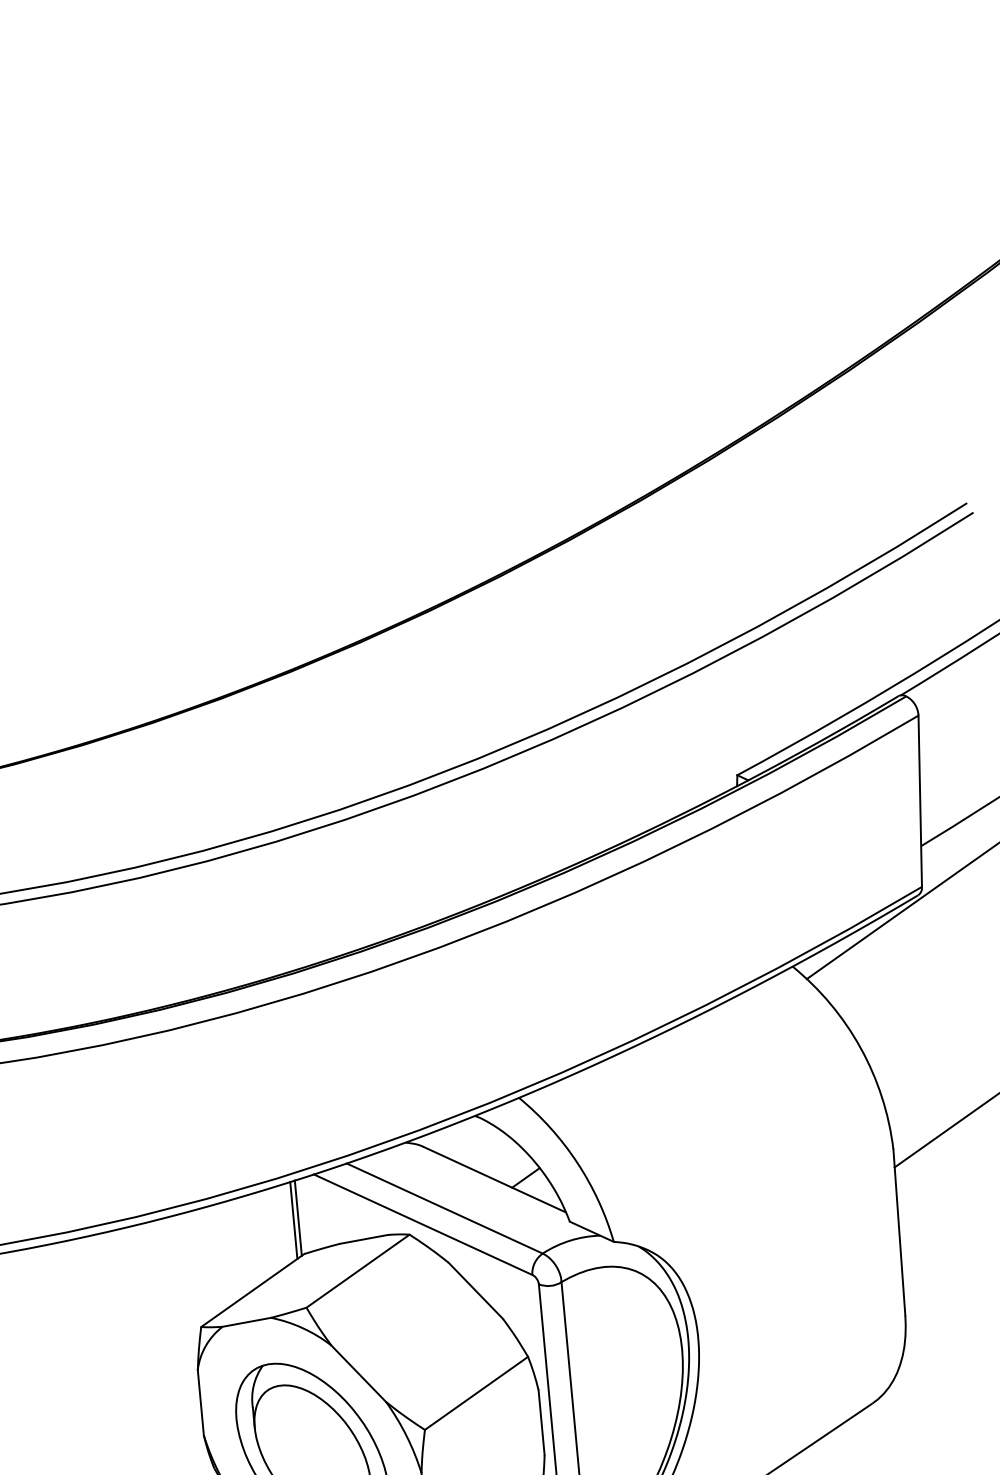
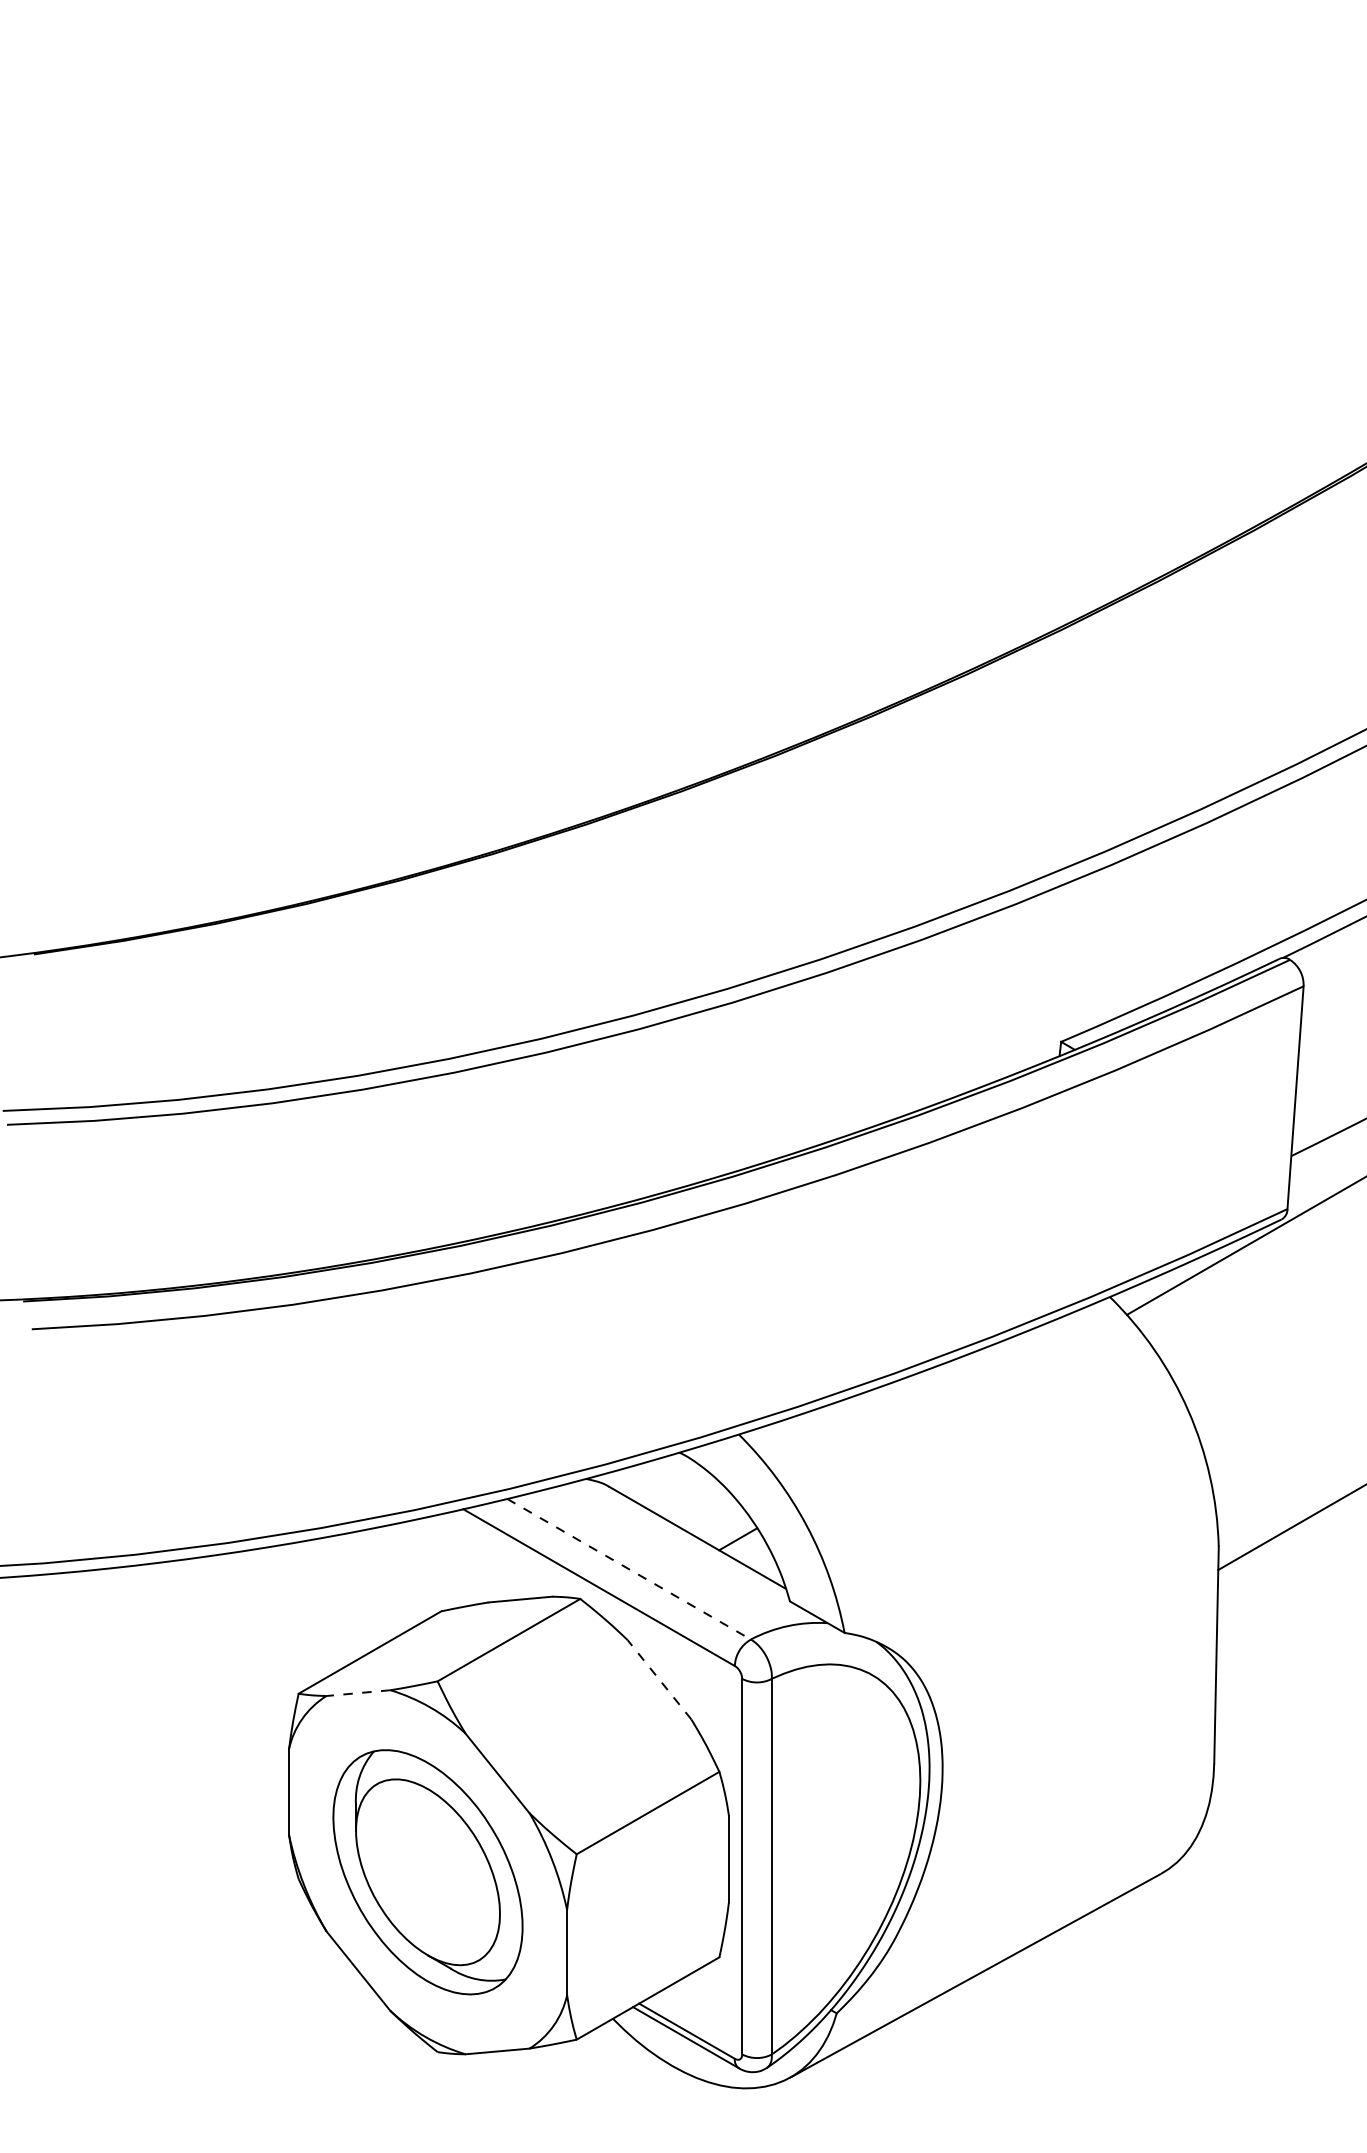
line: (445, 1208) -> (629, 1569), solid -> dashed
line: (298, 1217) -> (437, 1563), removed
line: (293, 1220) -> (431, 1566), removed
line: (475, 1290) -> (659, 1679), solid -> dashed
line: (246, 1322) -> (358, 1693), solid -> dashed

